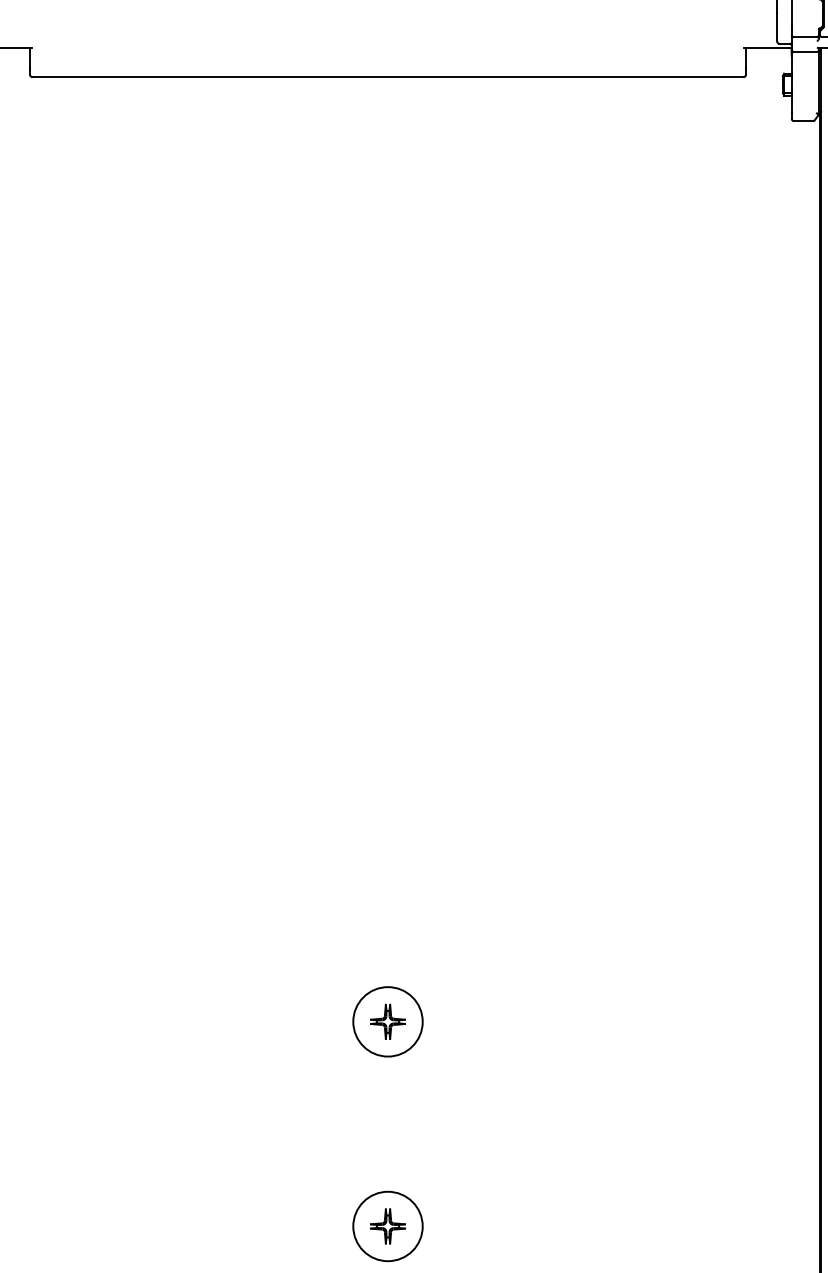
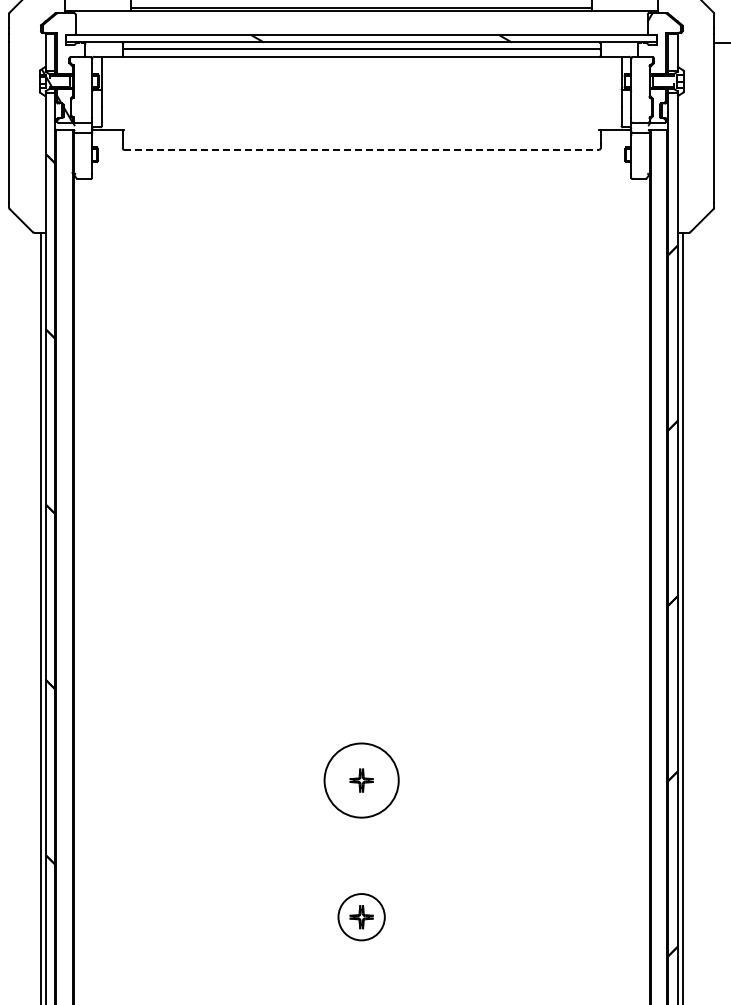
line: (389, 76) -> (362, 149), solid -> dashed
circle: (387, 1021) -> (361, 780), size x1.6

